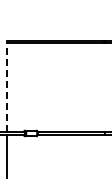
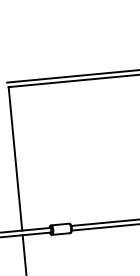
line: (7, 87) -> (15, 158), dashed -> solid

